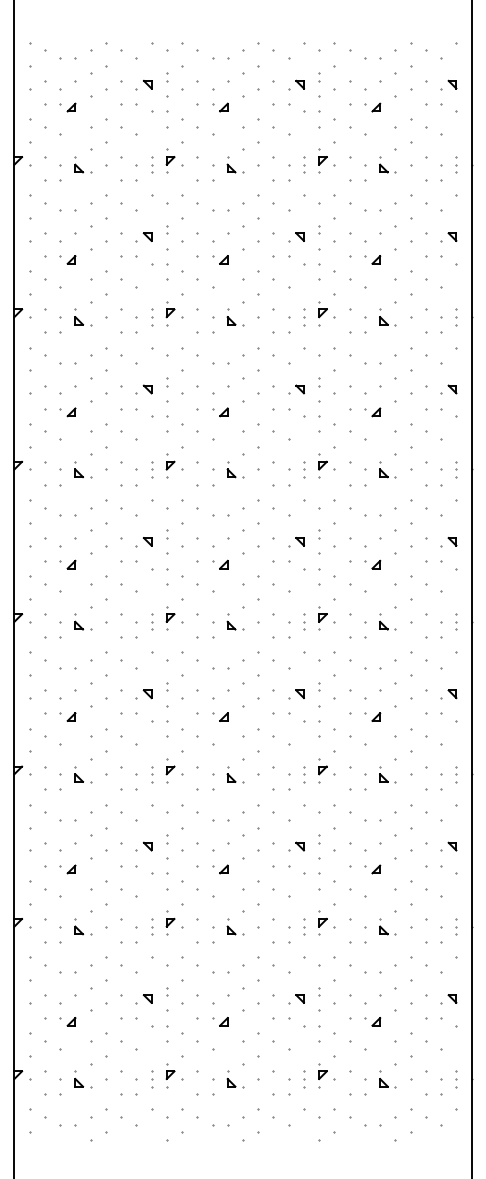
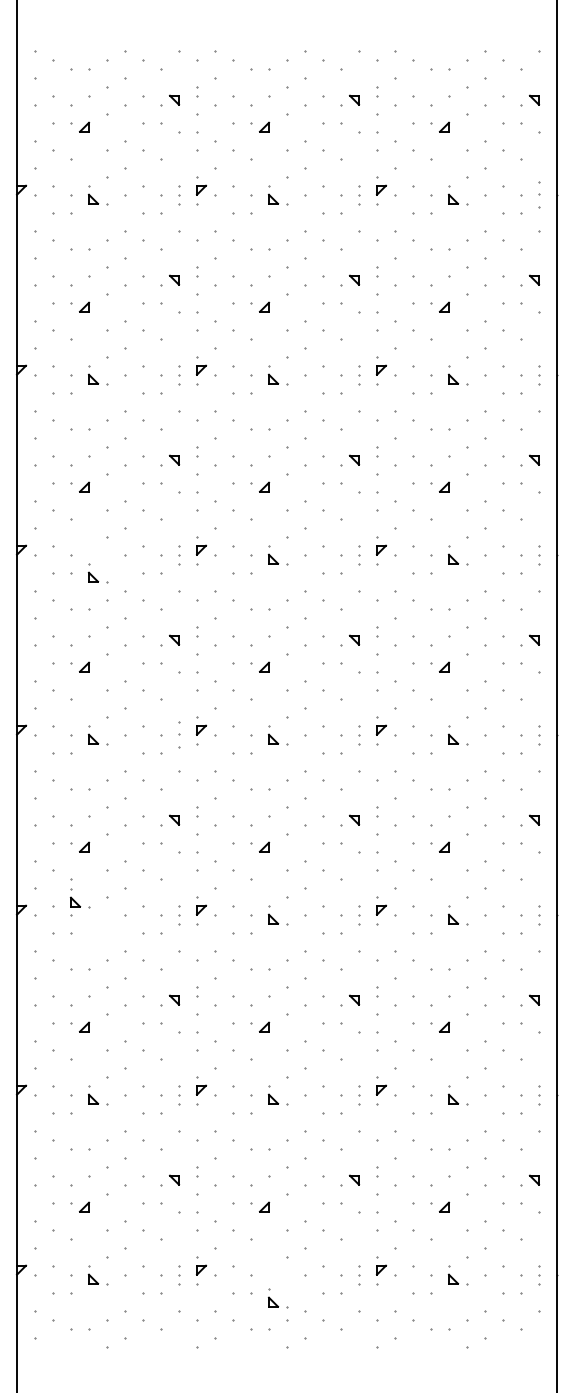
part: (456, 165) -> (539, 195), size x1.4
part: (83, 470) -> (98, 573), moved
part: (151, 622) -> (179, 735), size x1.4
part: (83, 774) -> (80, 898), moved
part: (234, 1079) -> (277, 1298), moved

